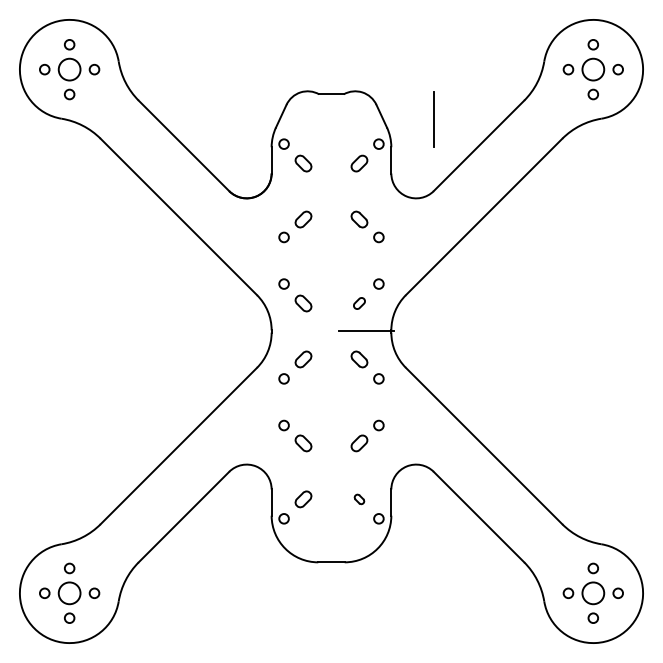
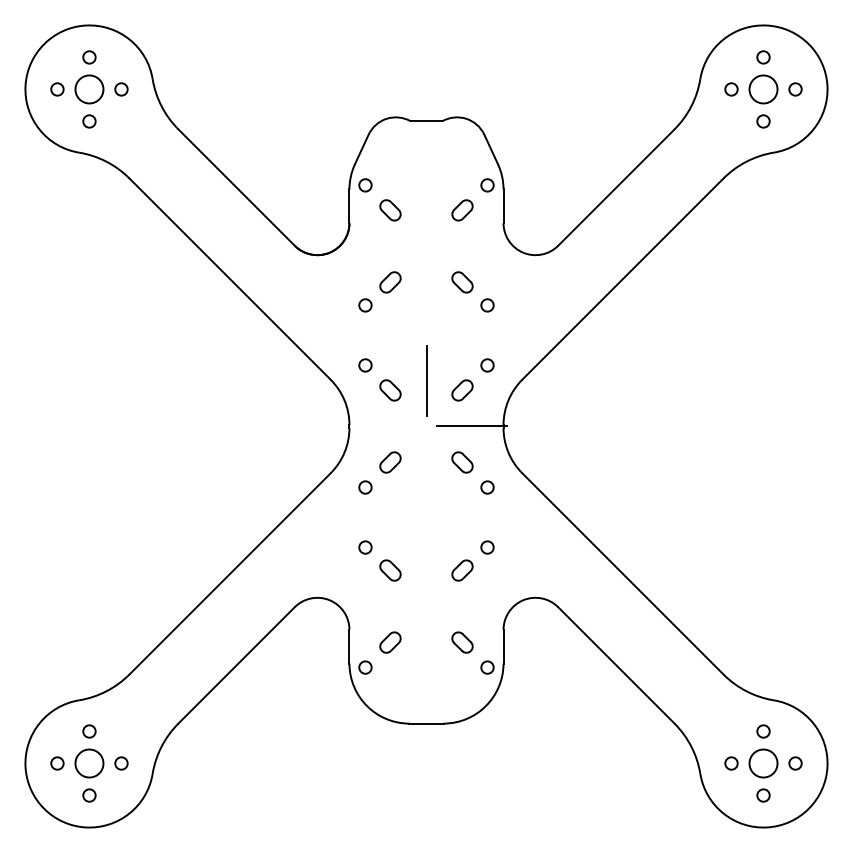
line: (433, 119) -> (426, 381), moved
part: (359, 303) -> (462, 390), size x1.43
part: (359, 499) -> (462, 642), size x1.67

